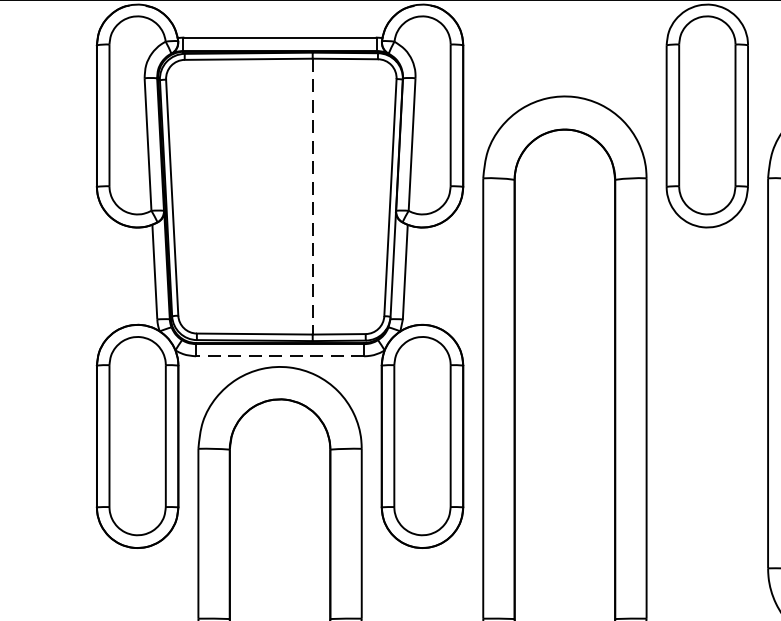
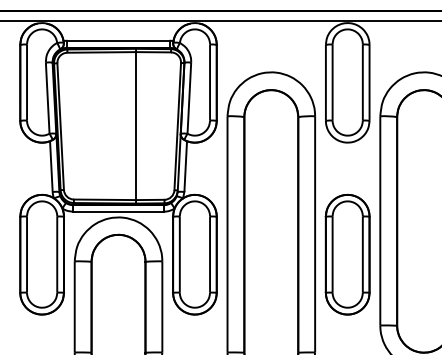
line: (313, 197) -> (136, 126), dashed -> solid
line: (280, 355) -> (118, 211), dashed -> solid
part: (706, 436) -> (347, 254), added

